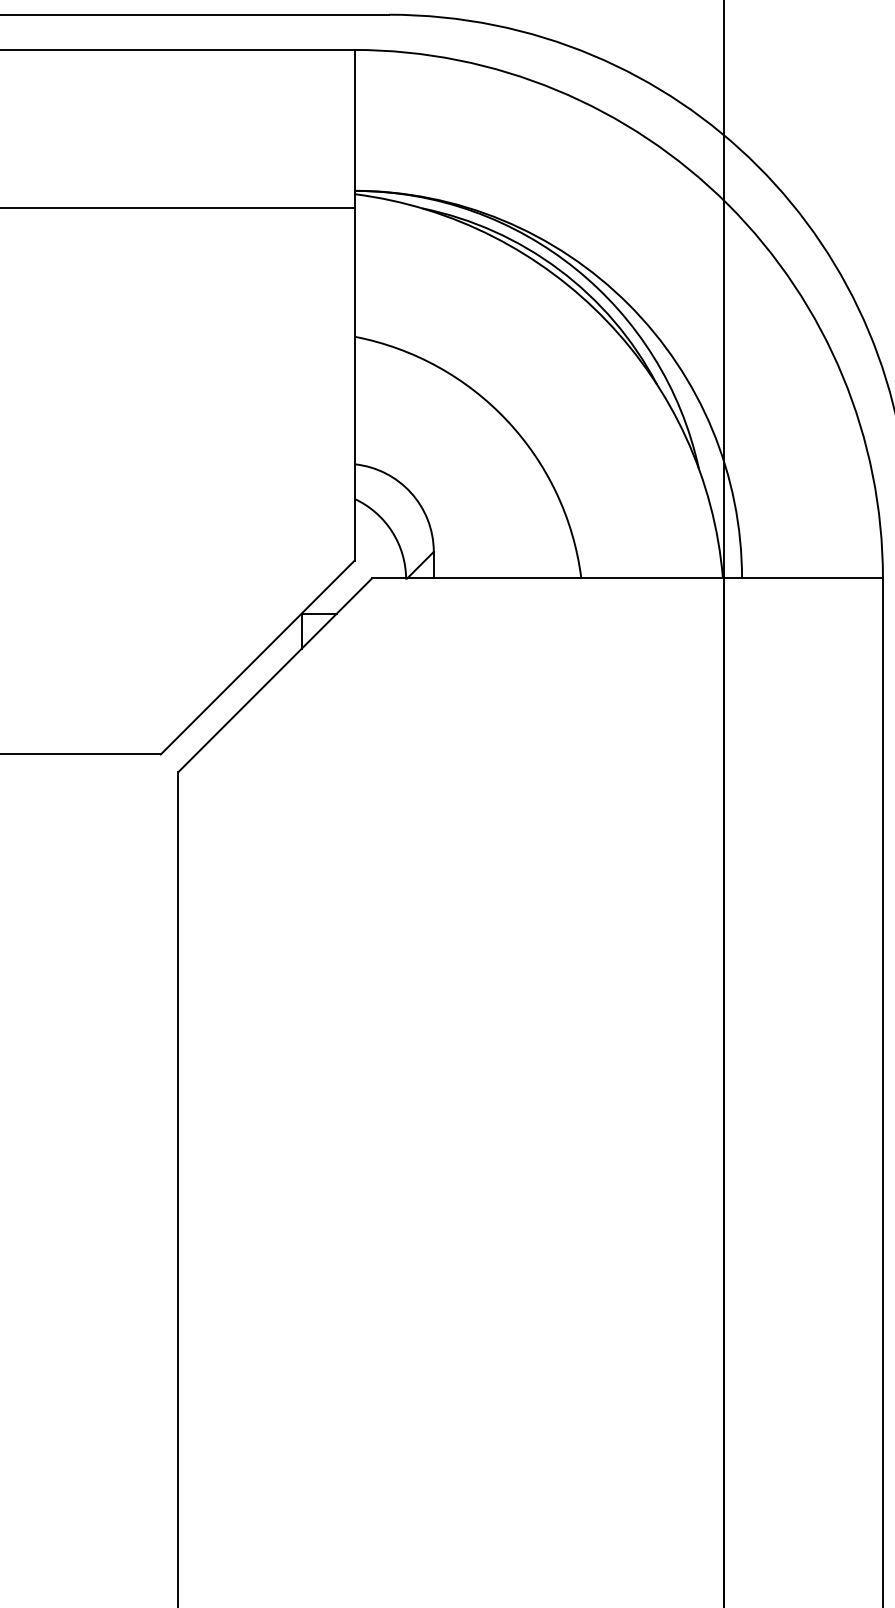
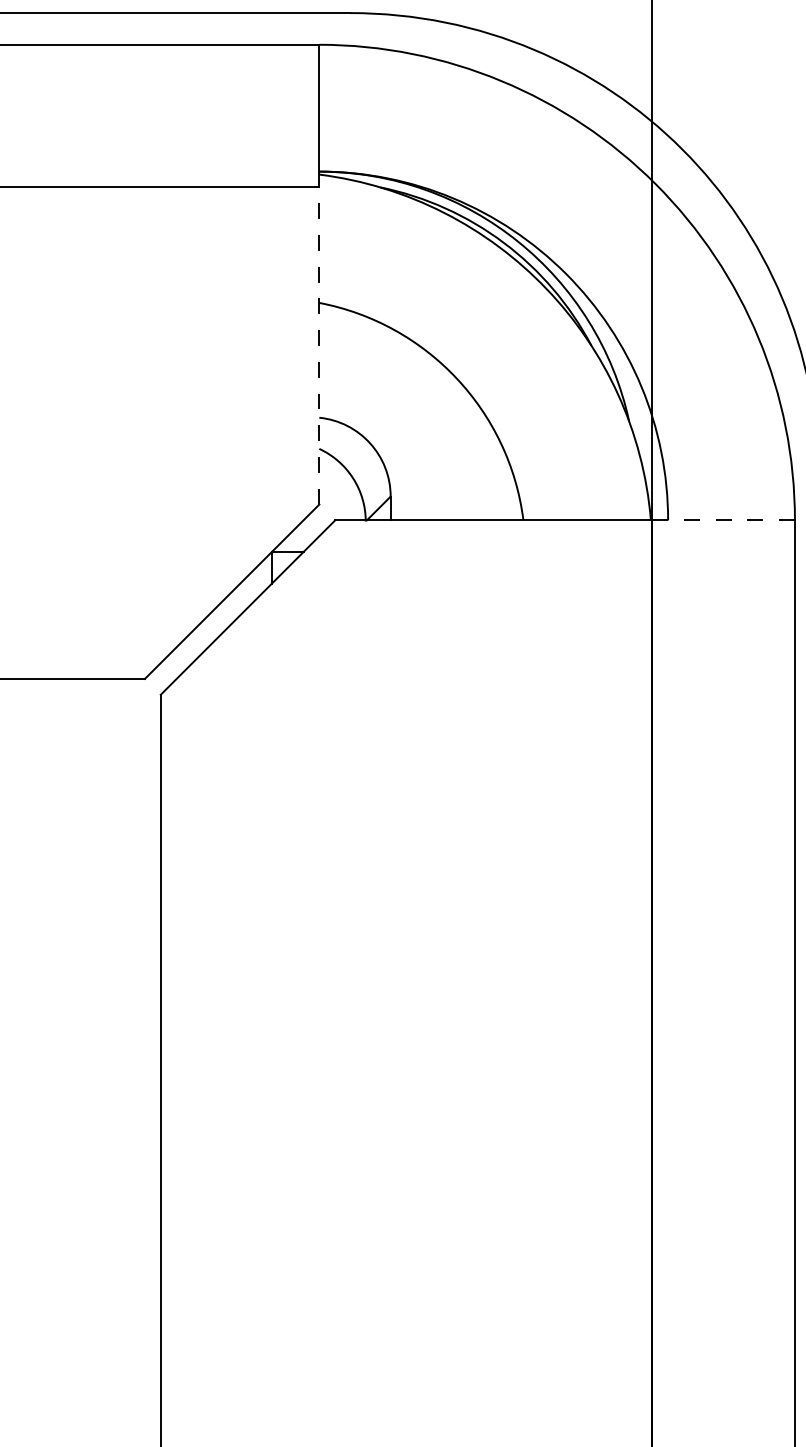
line: (354, 385) -> (319, 346), solid -> dashed
line: (804, 578) -> (724, 520), solid -> dashed

